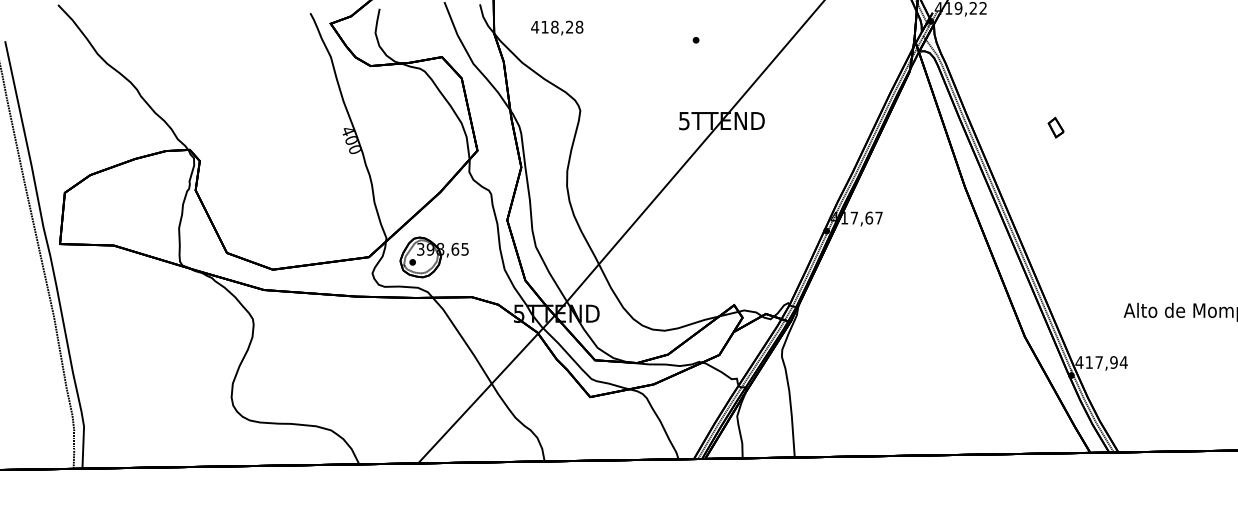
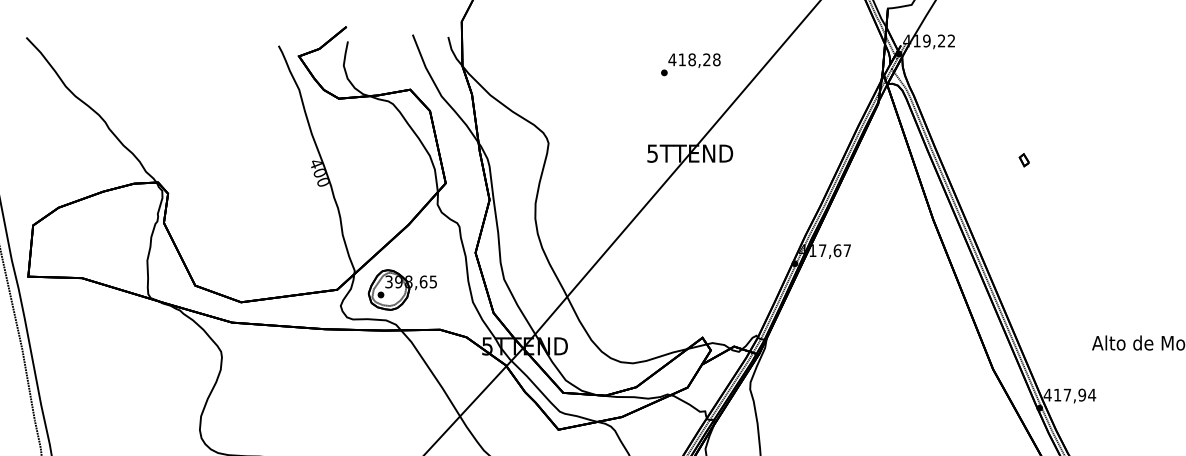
text: (557, 27) -> (694, 60), moved
part: (1055, 127) -> (1023, 160), size x0.62

